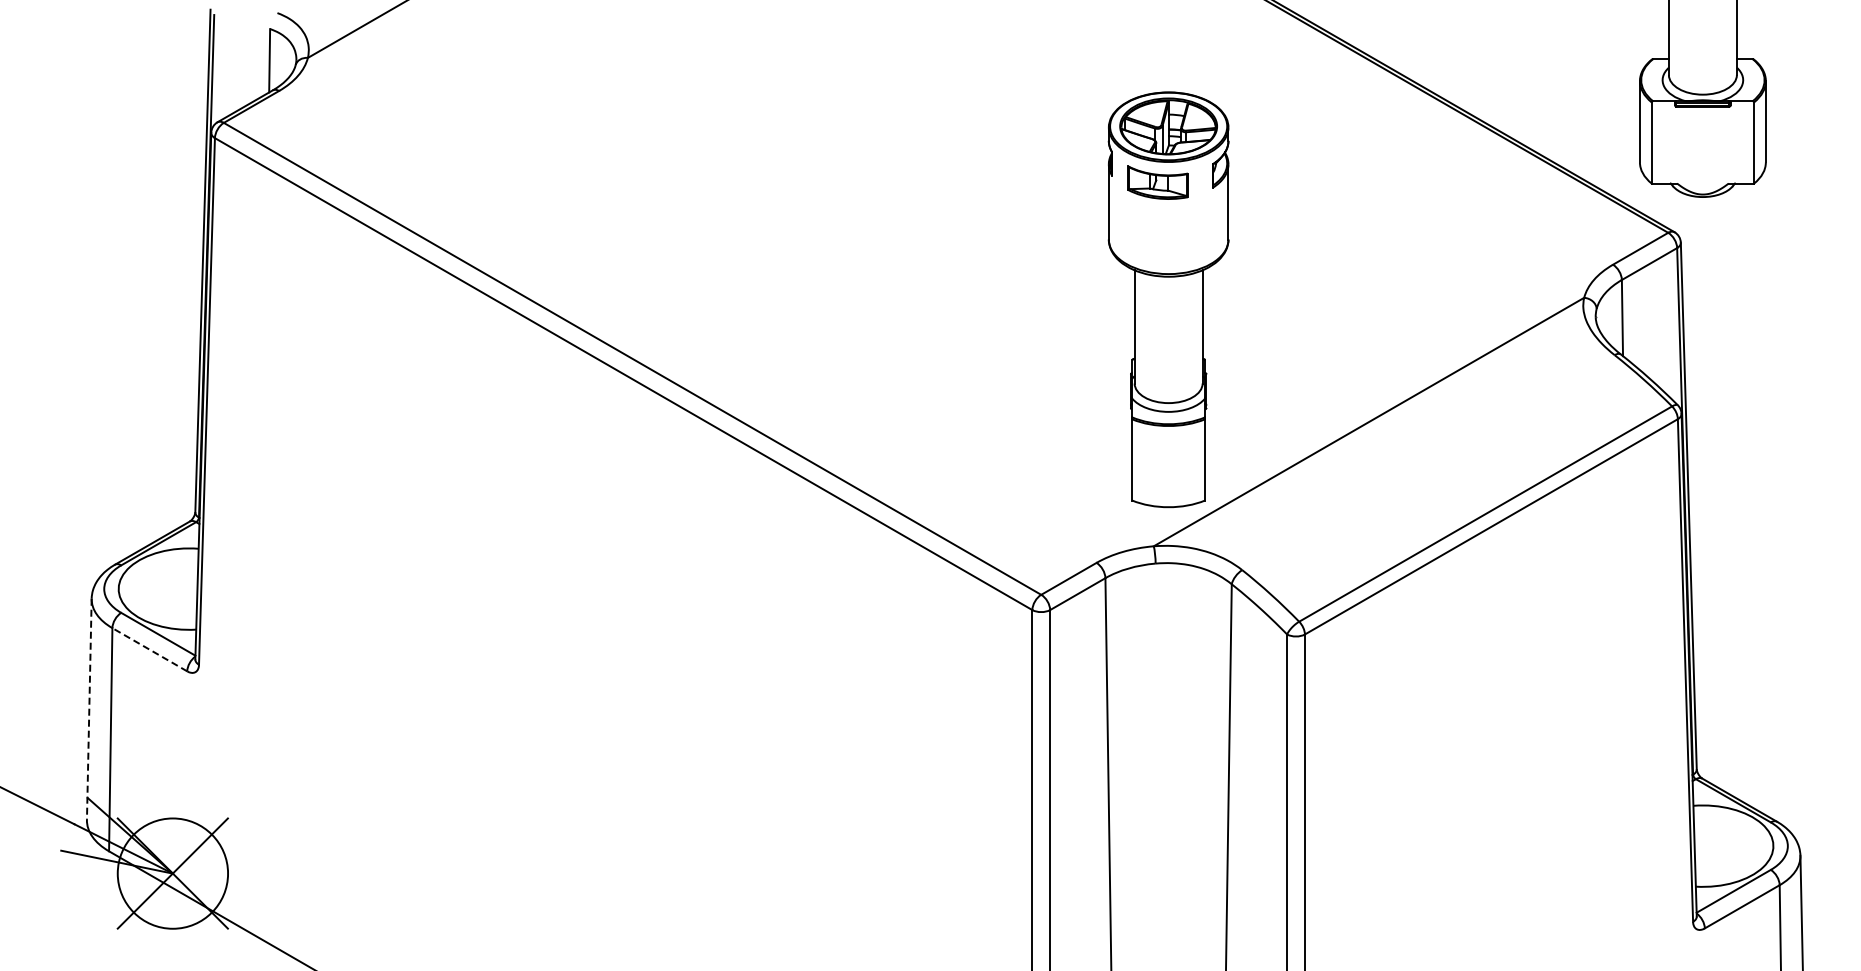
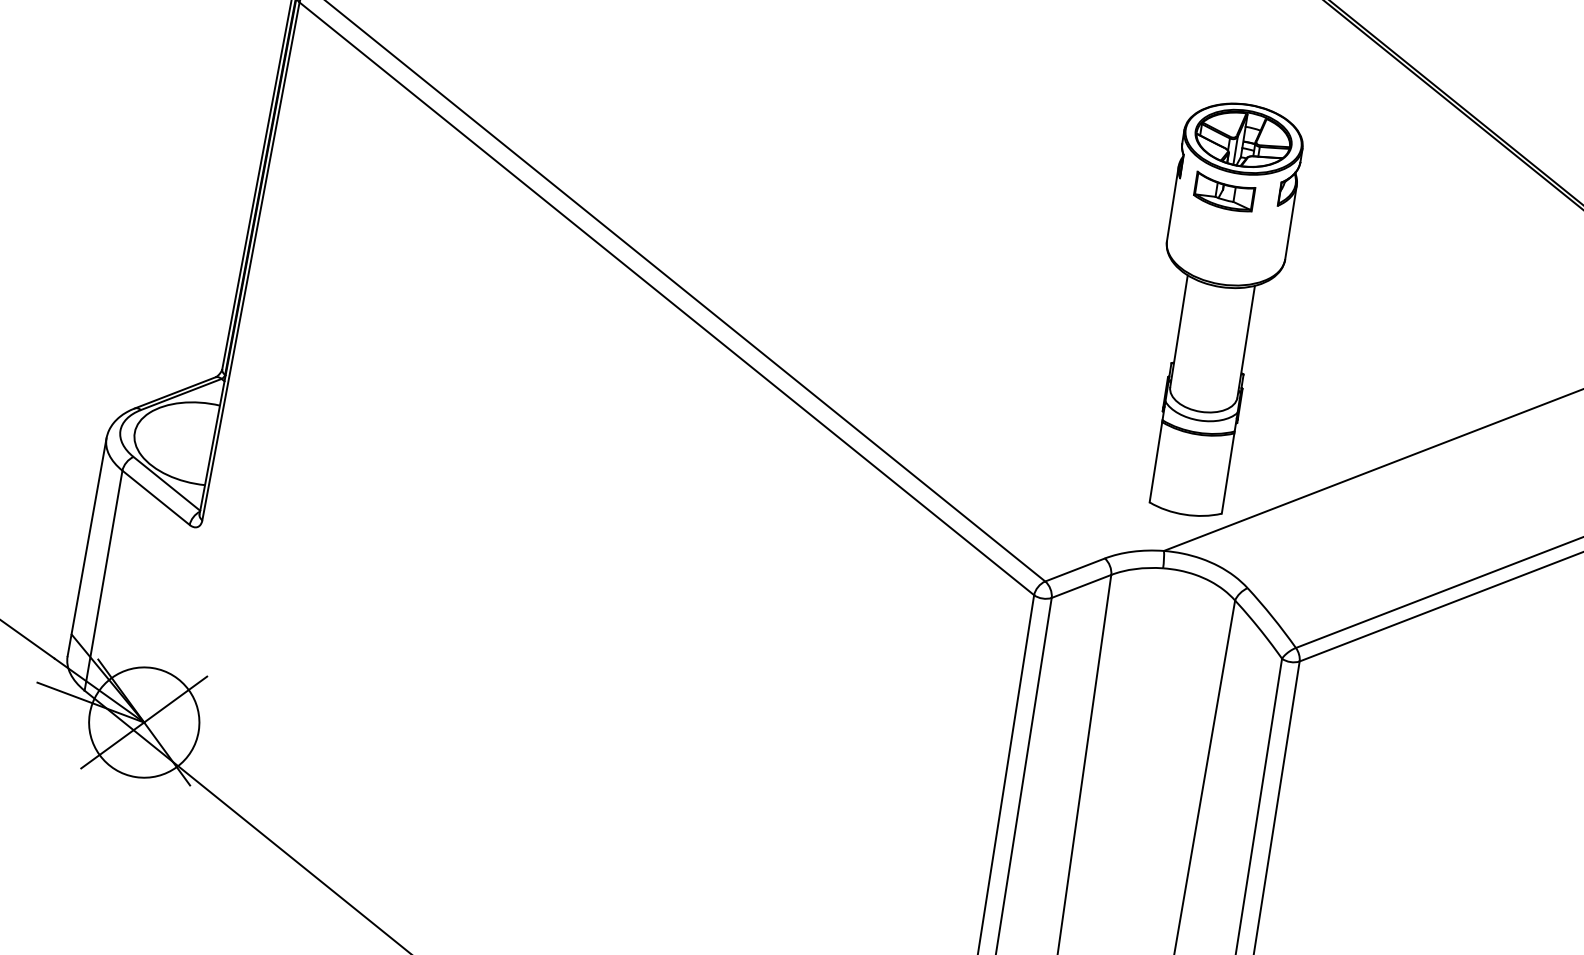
line: (149, 649) -> (155, 497), dashed -> solid
line: (89, 709) -> (87, 547), dashed -> solid

